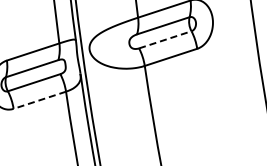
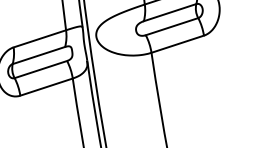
line: (165, 39) -> (172, 26), dashed -> solid
line: (39, 100) -> (46, 87), dashed -> solid

